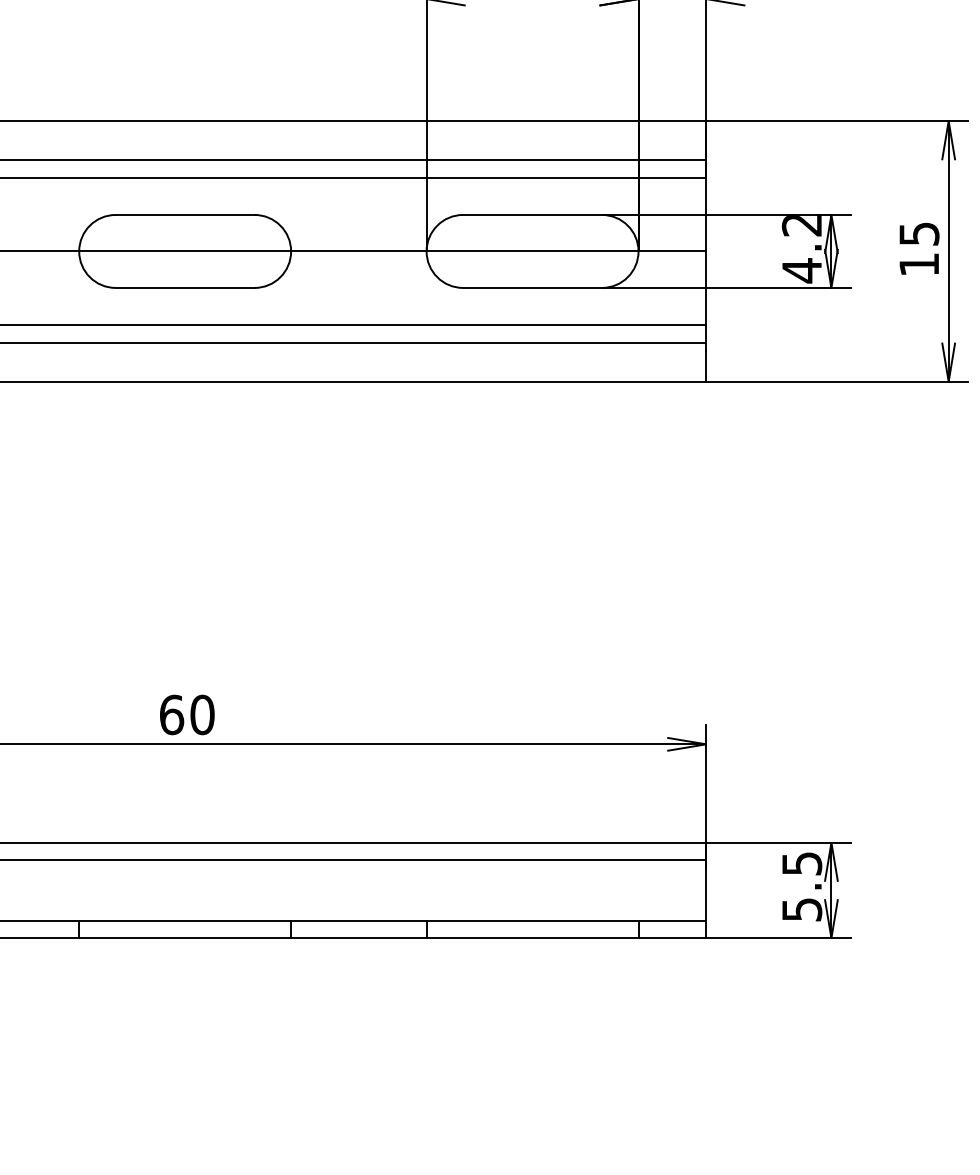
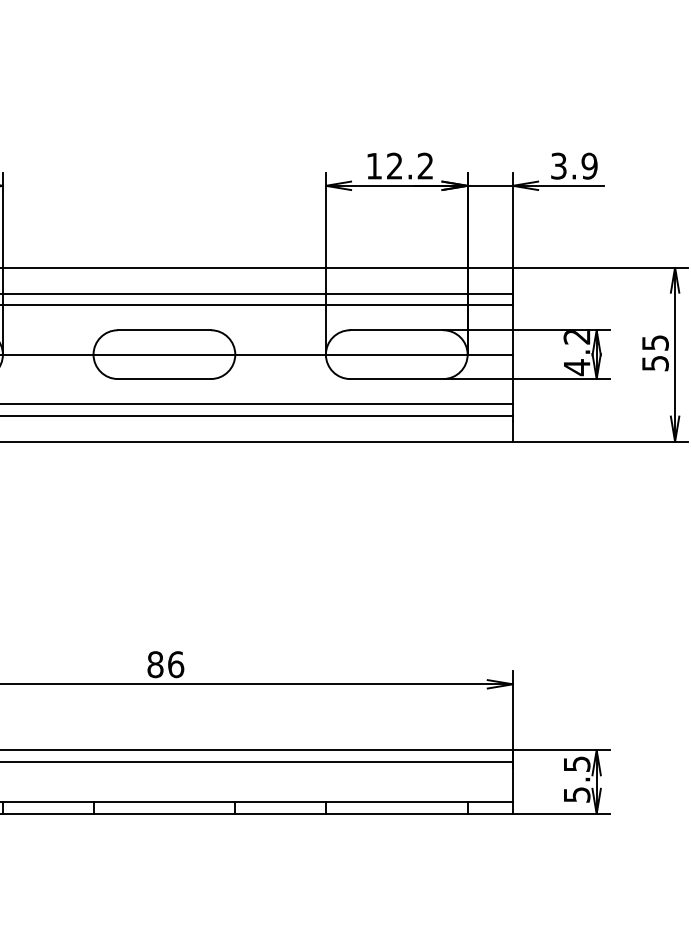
text: (919, 264) -> (655, 363), 15 -> 55
text: (186, 714) -> (165, 664), 60 -> 86

